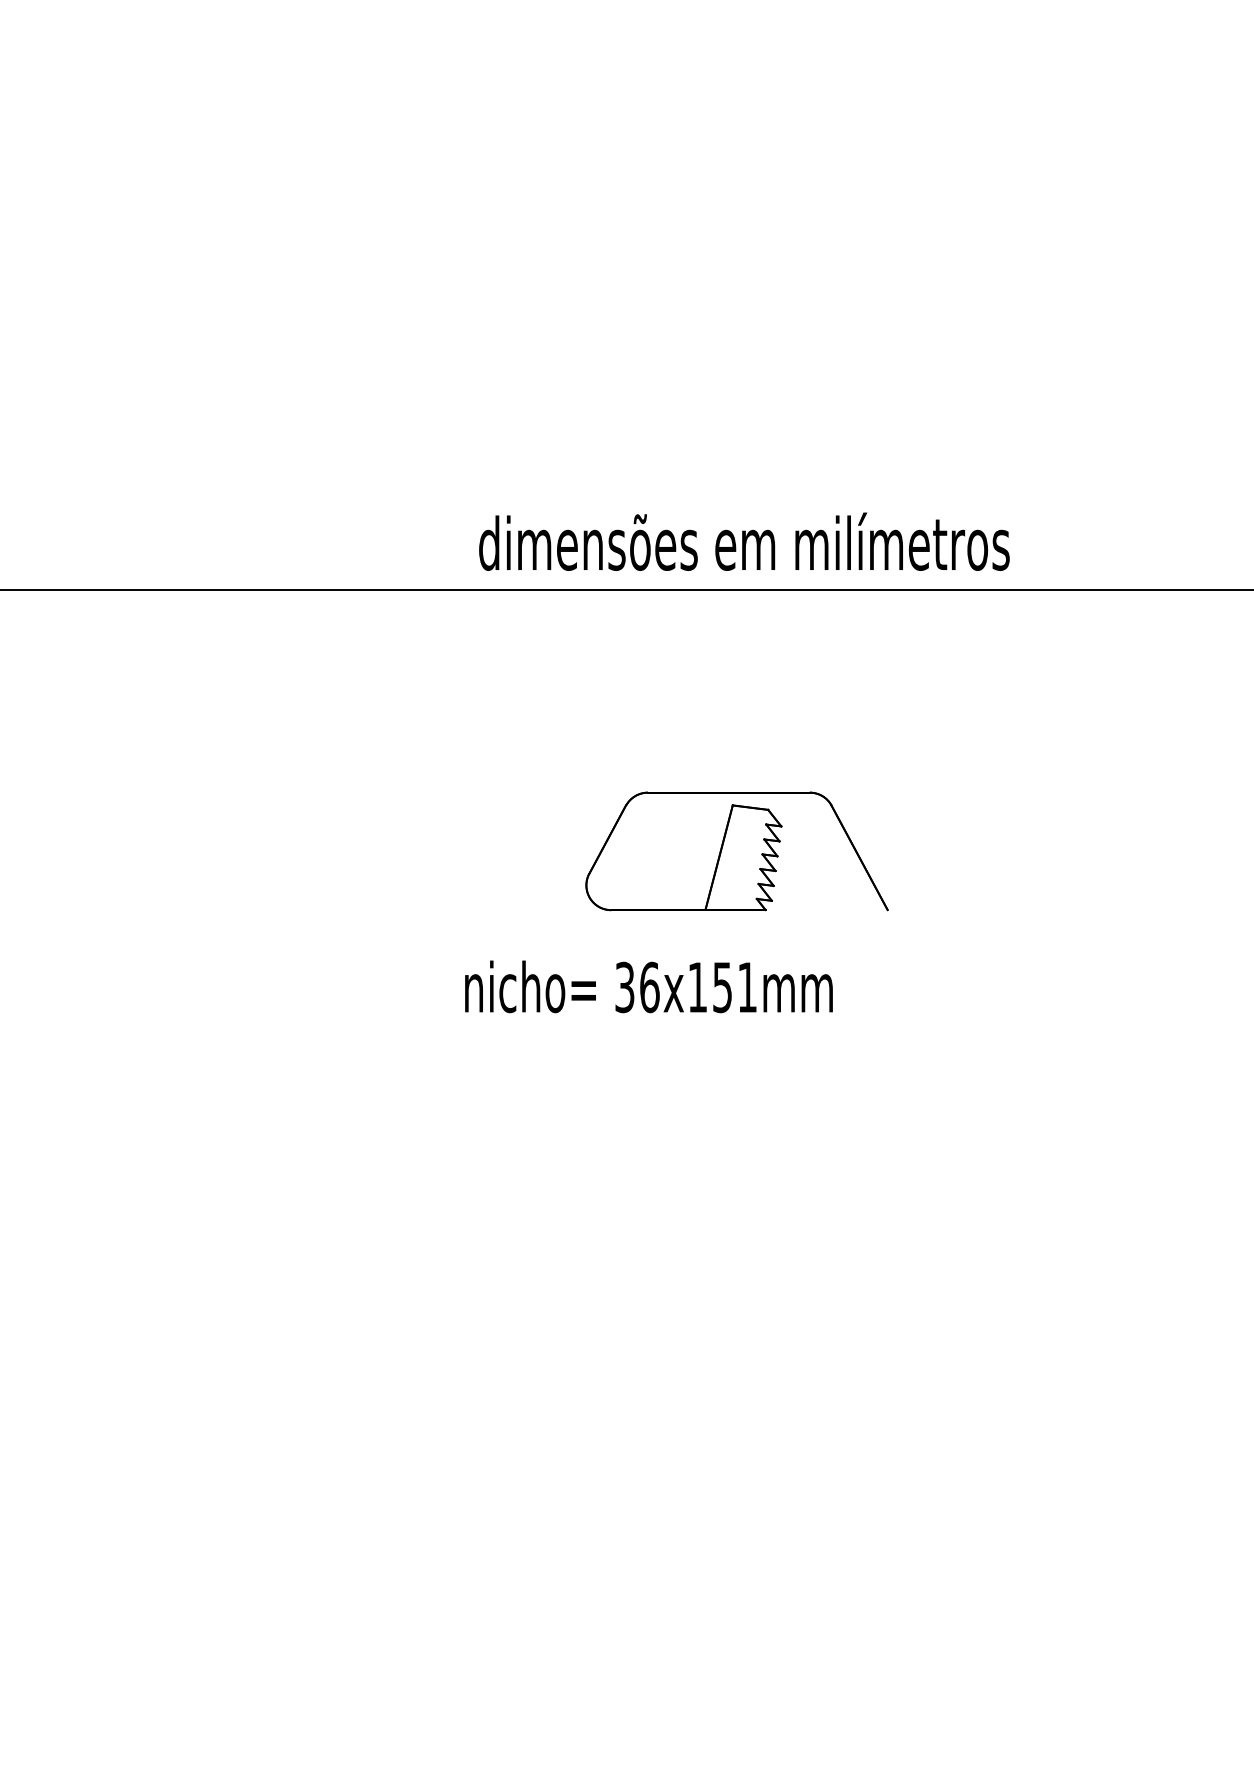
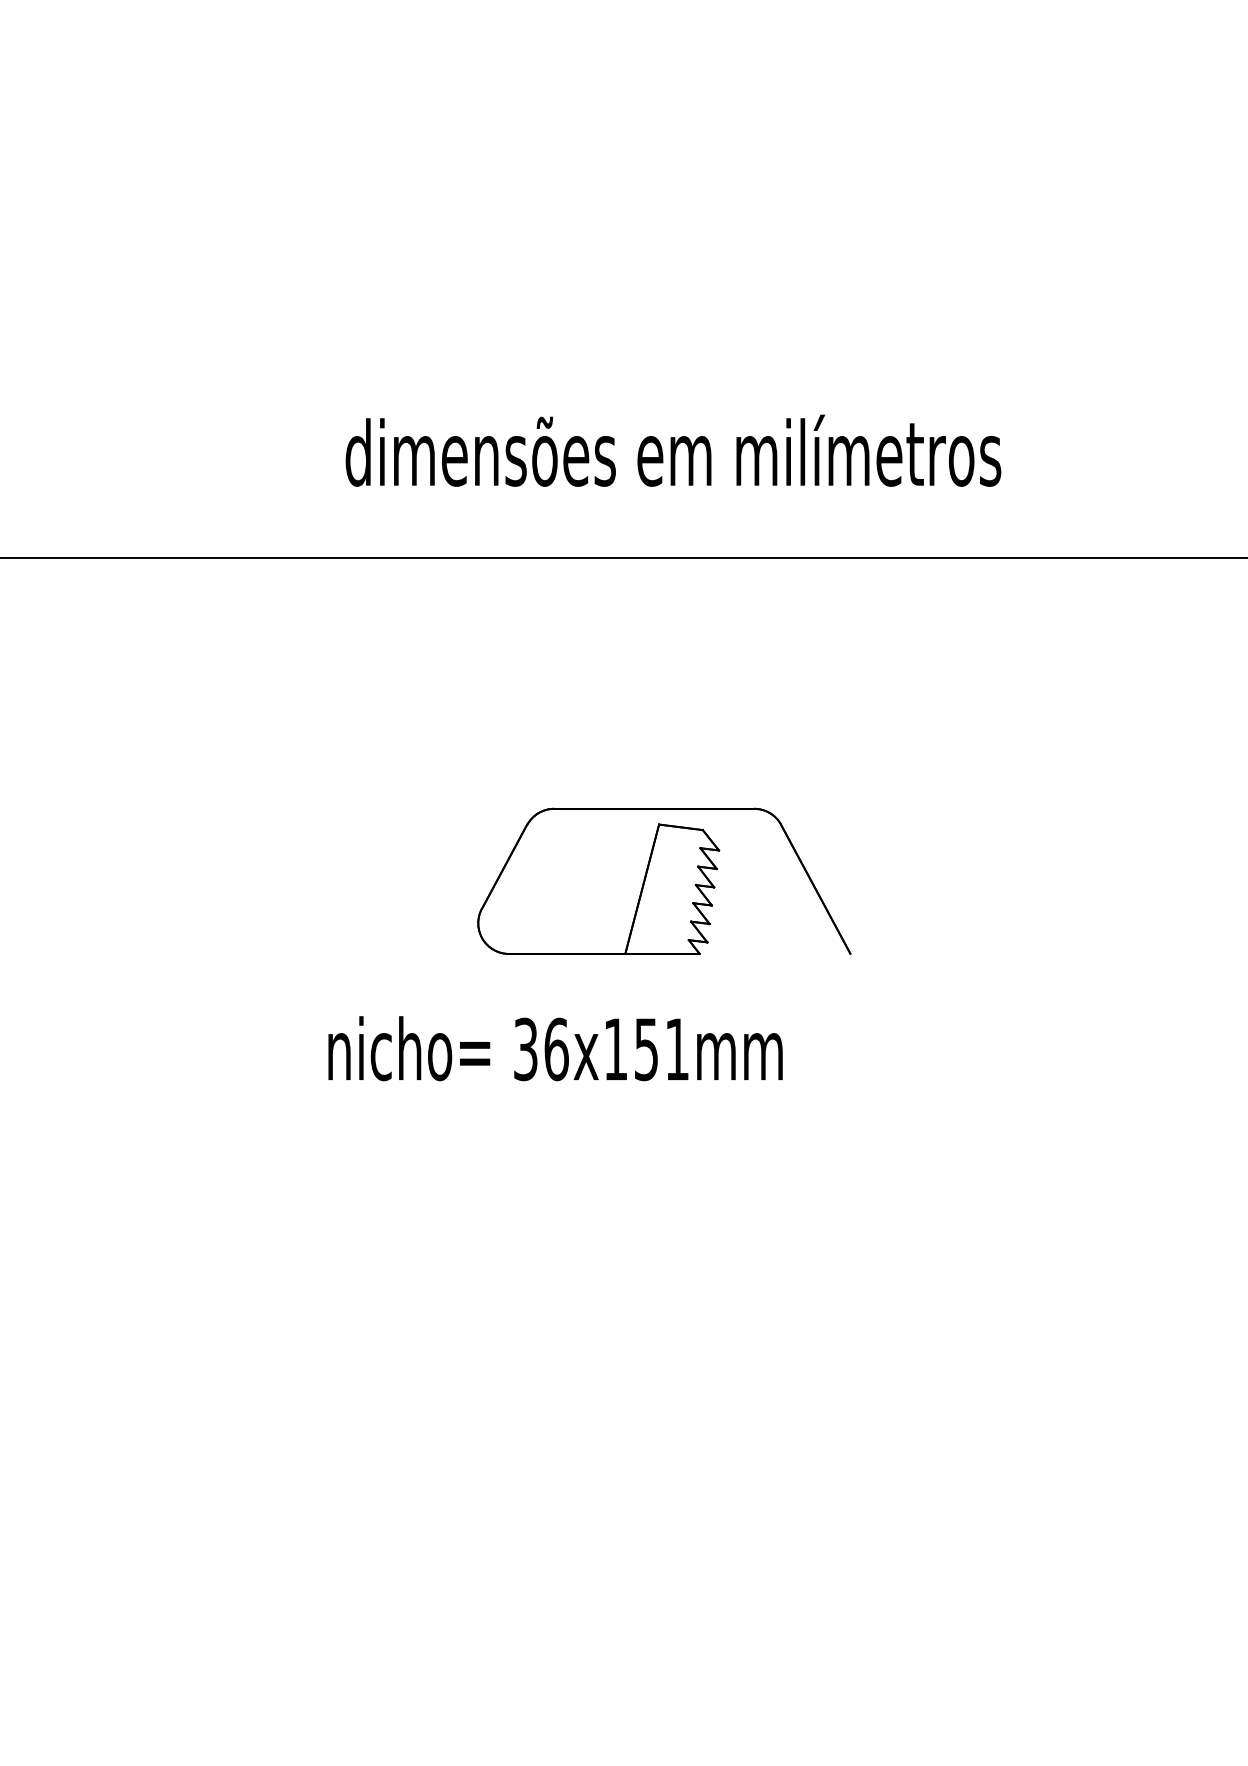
text: (744, 541) -> (673, 450), moved

